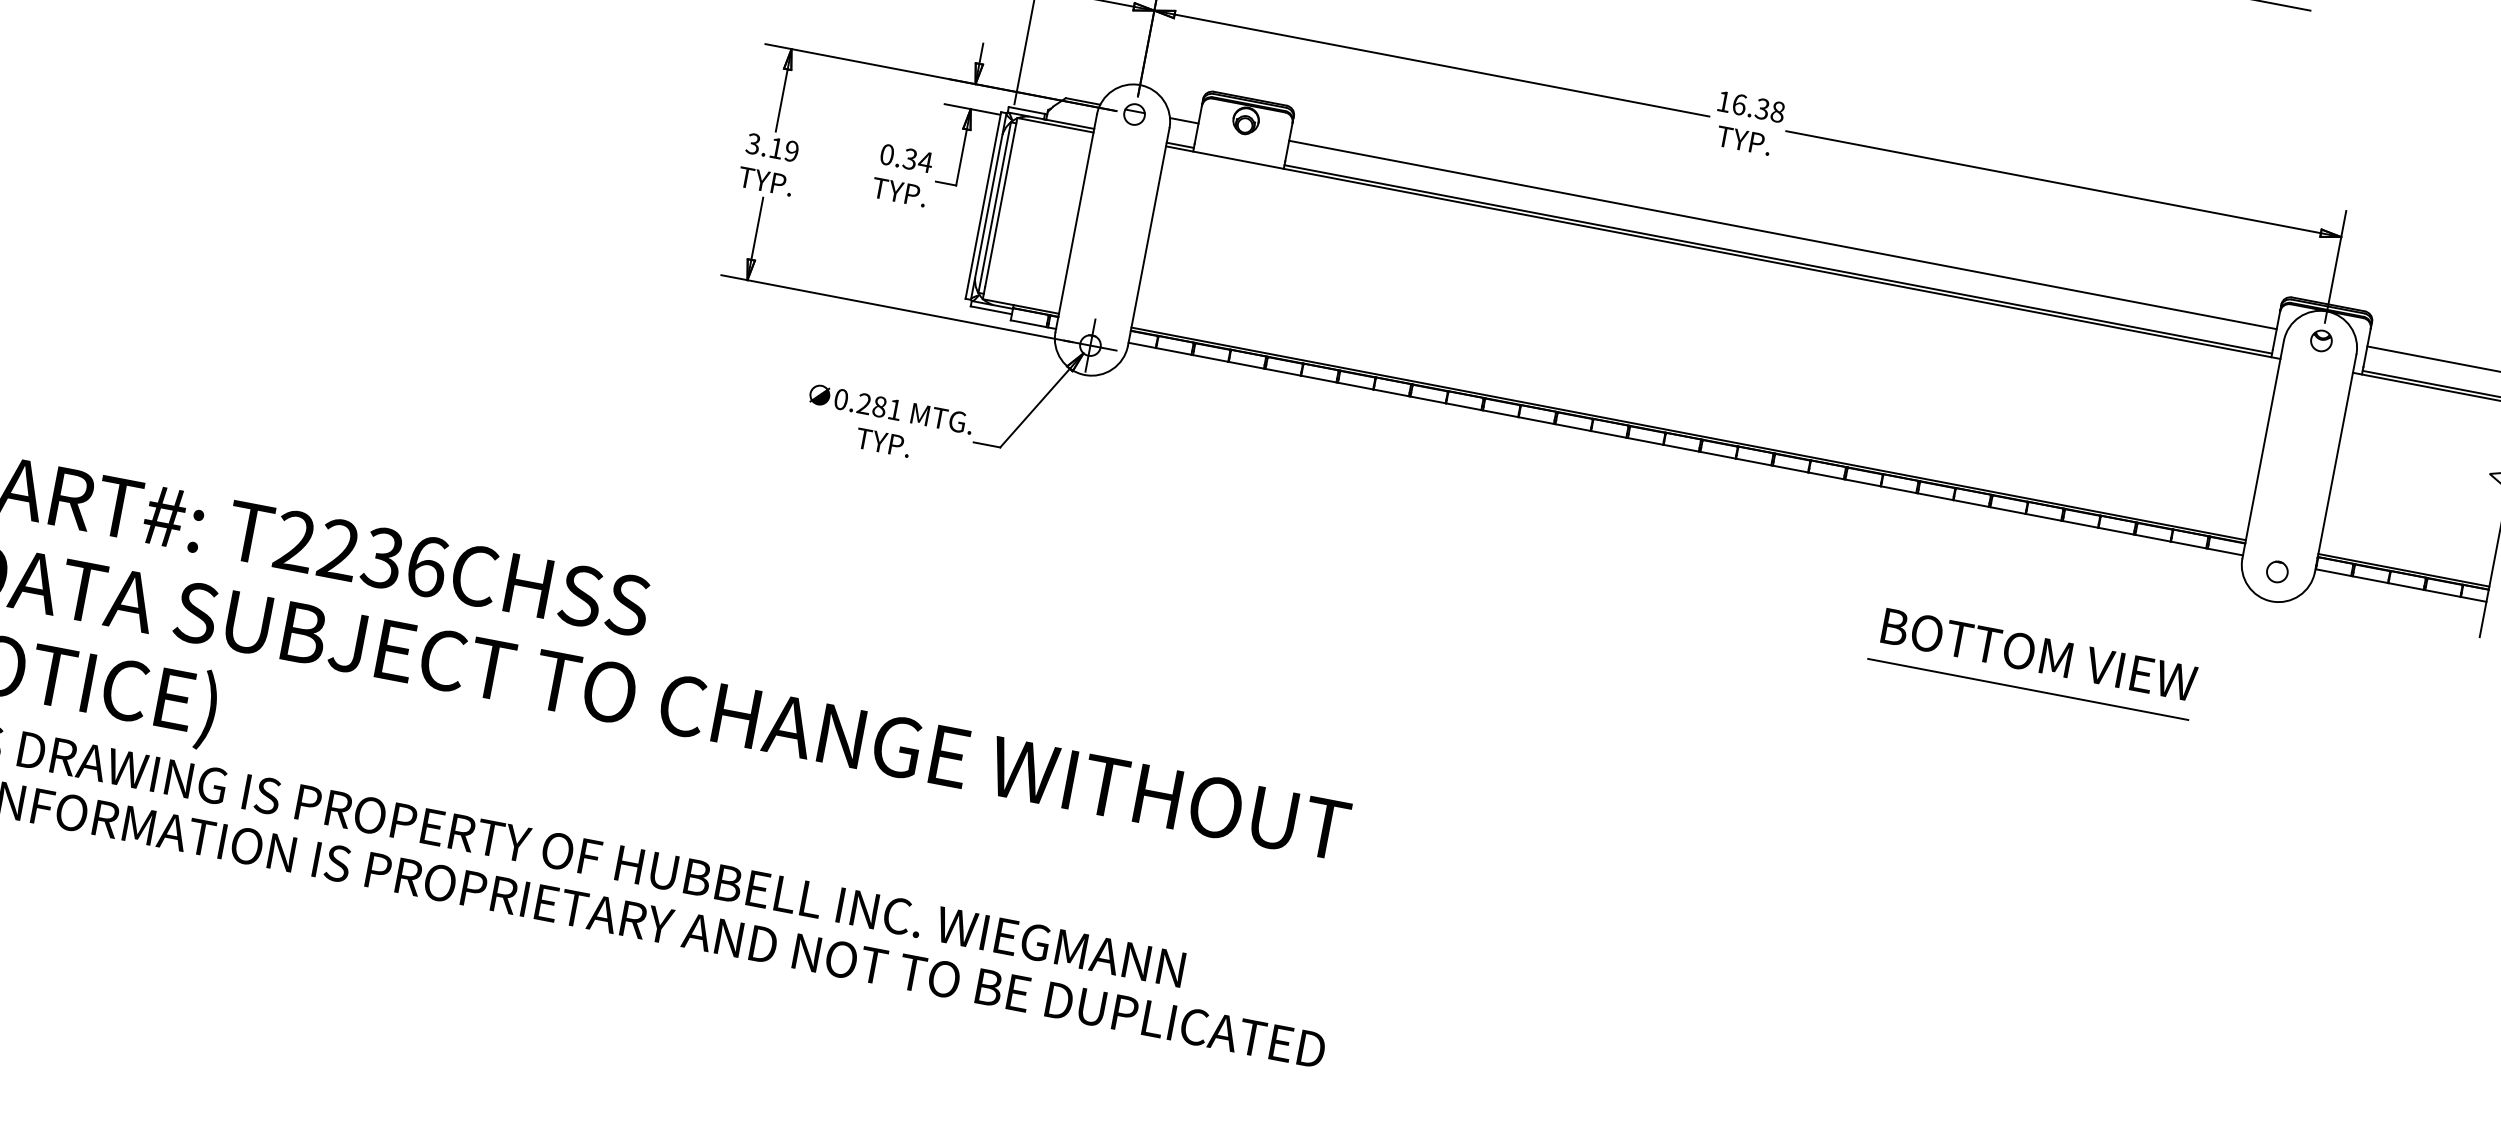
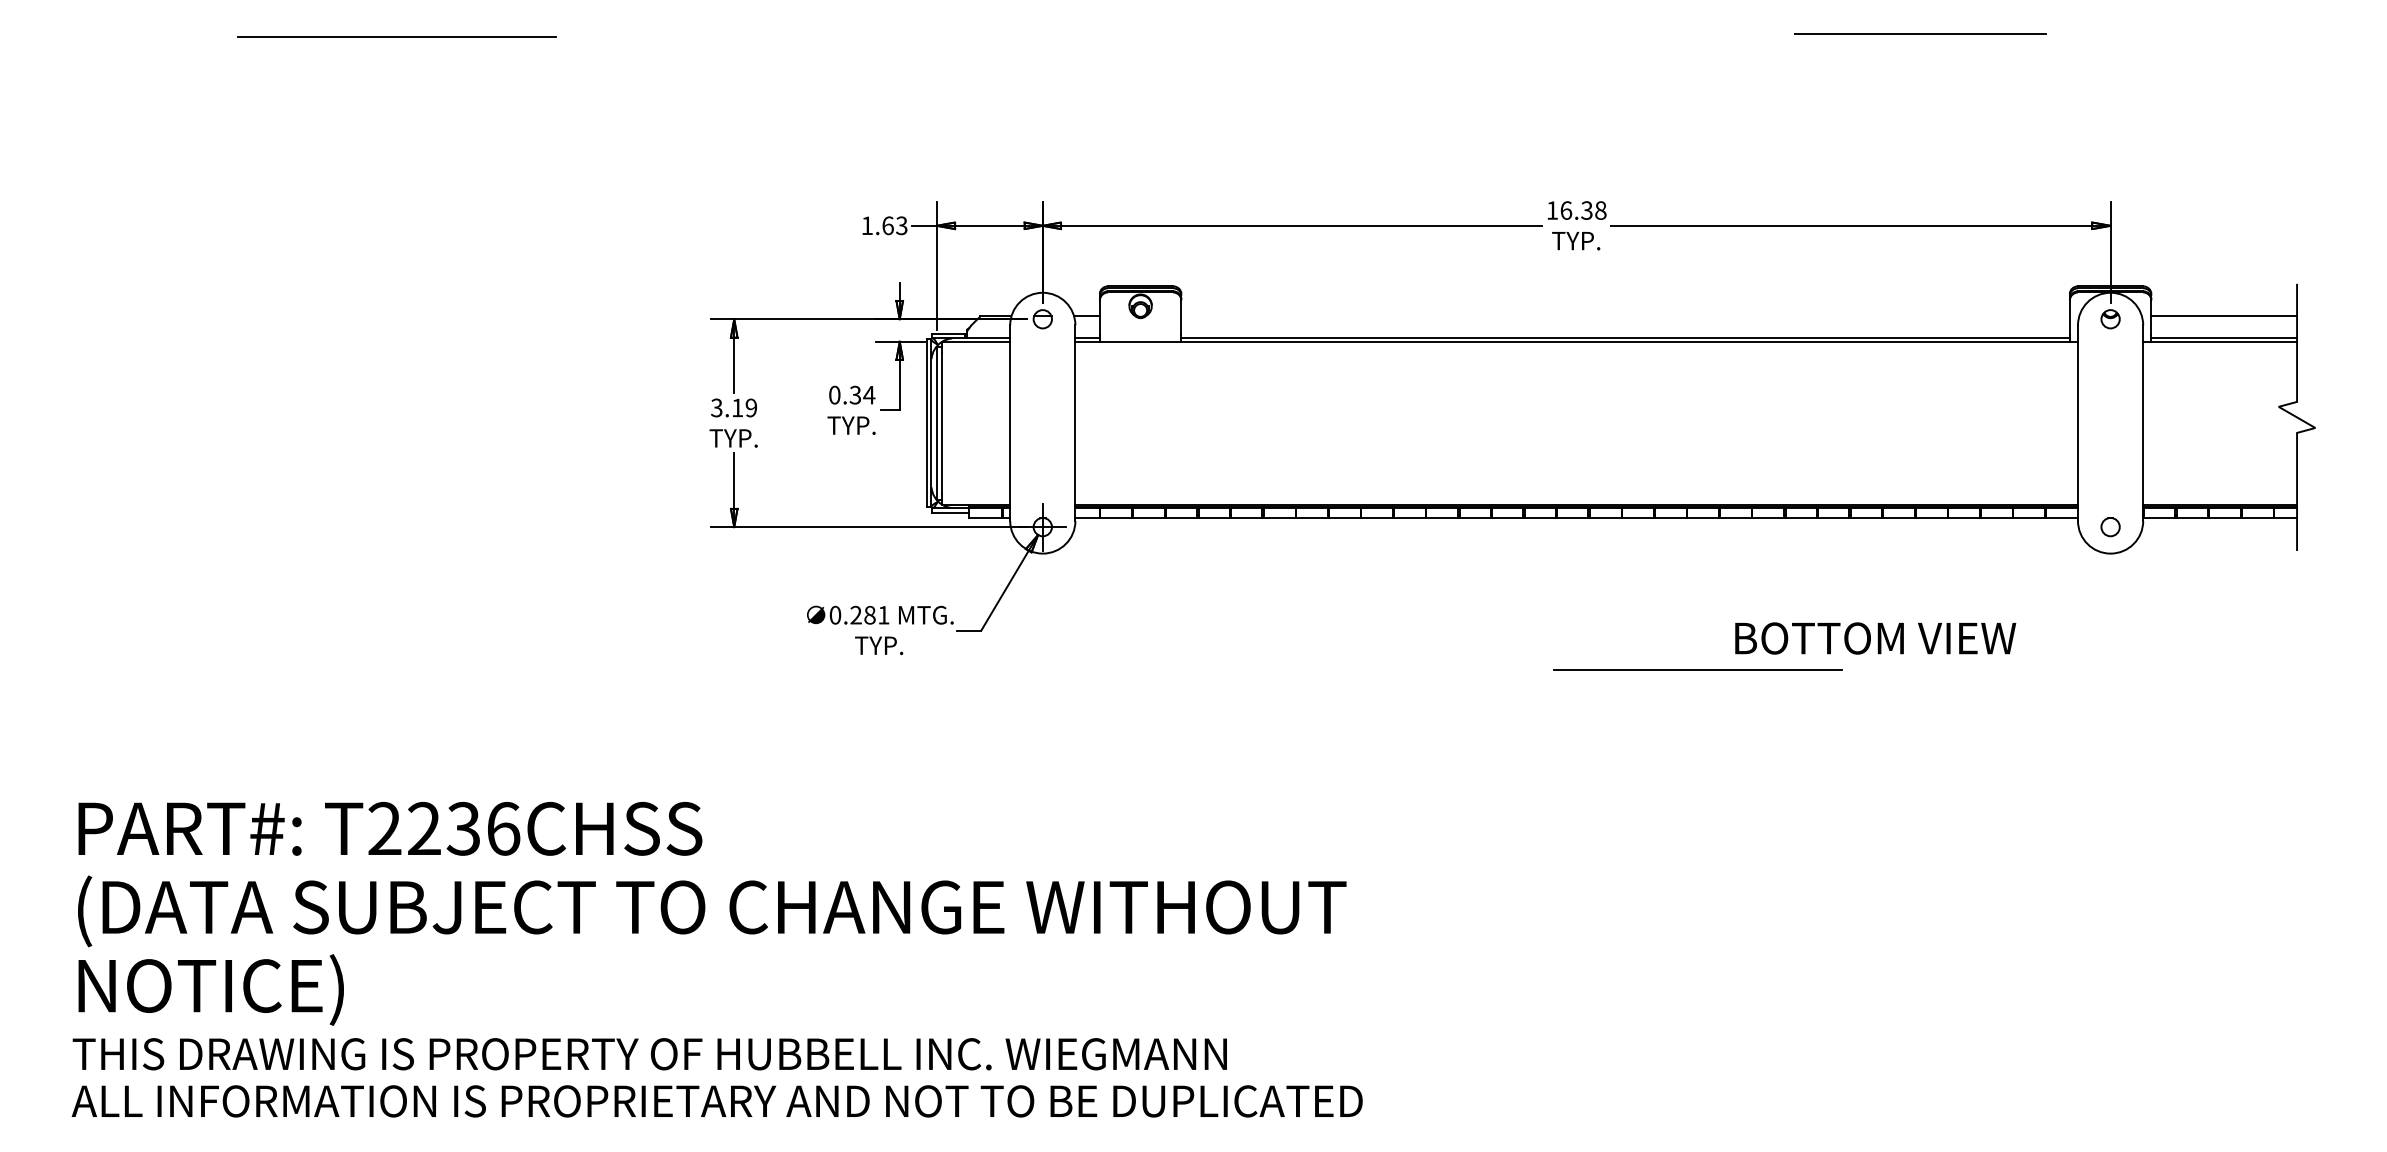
line: (1782, 235) -> (1625, 316), removed
text: (2039, 654) -> (1875, 638), moved
line: (2028, 688) -> (1697, 669), moved

